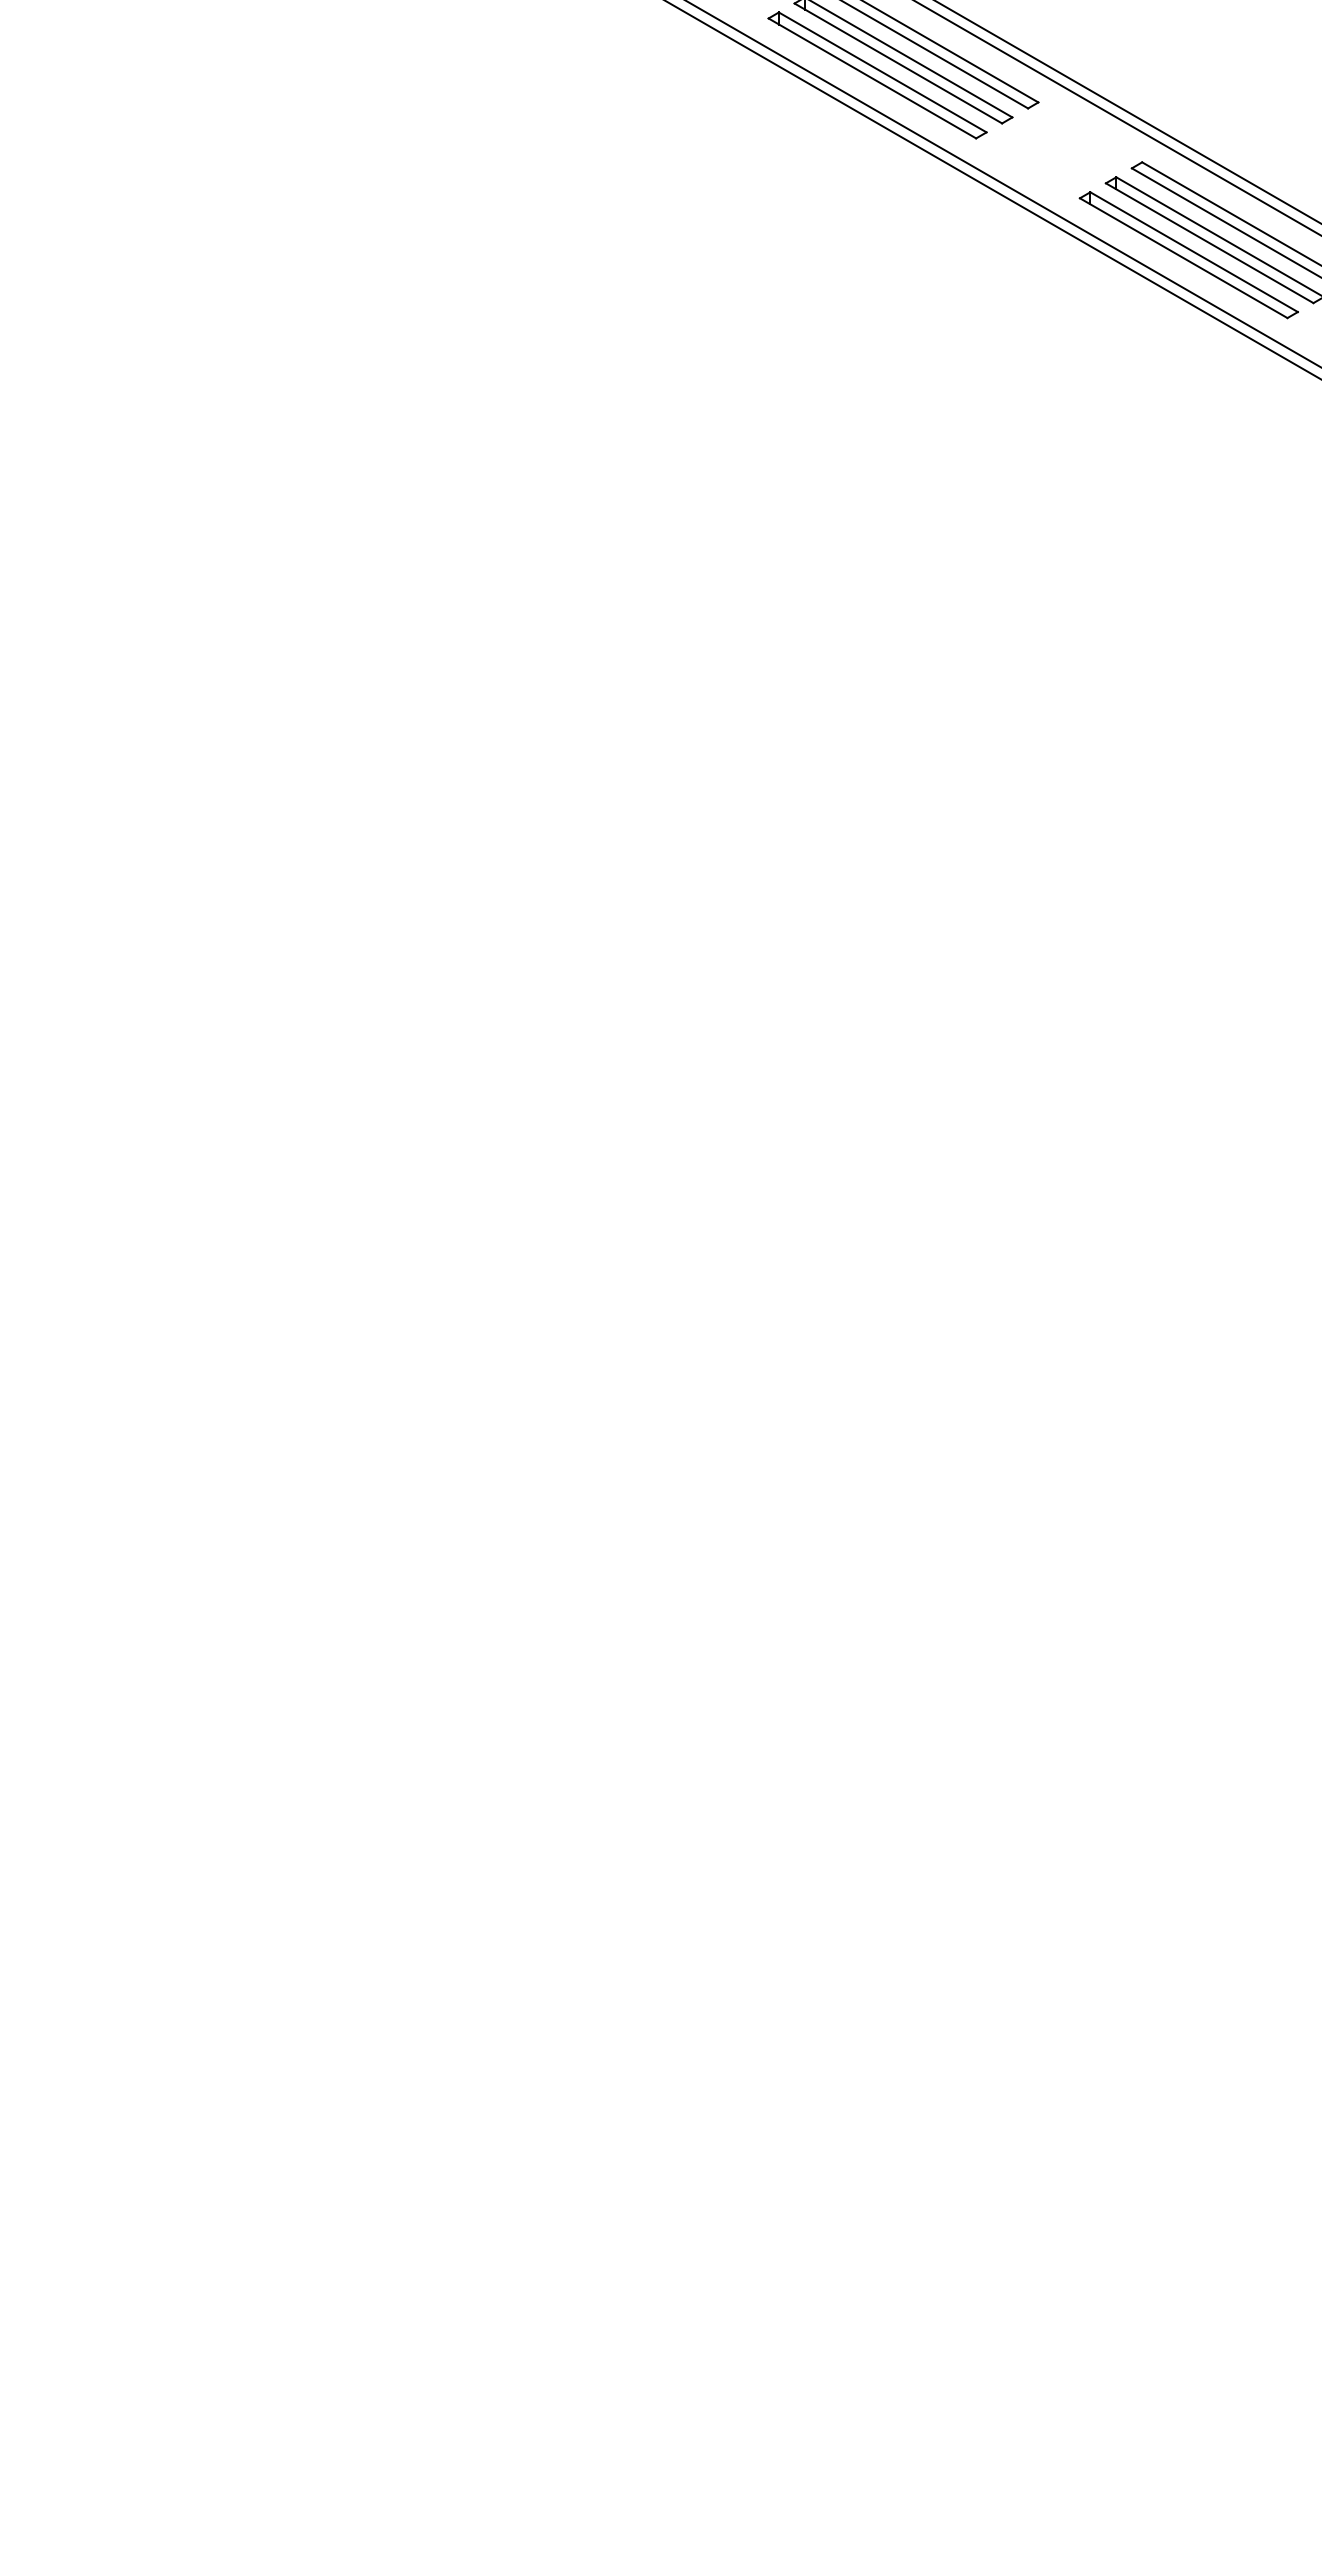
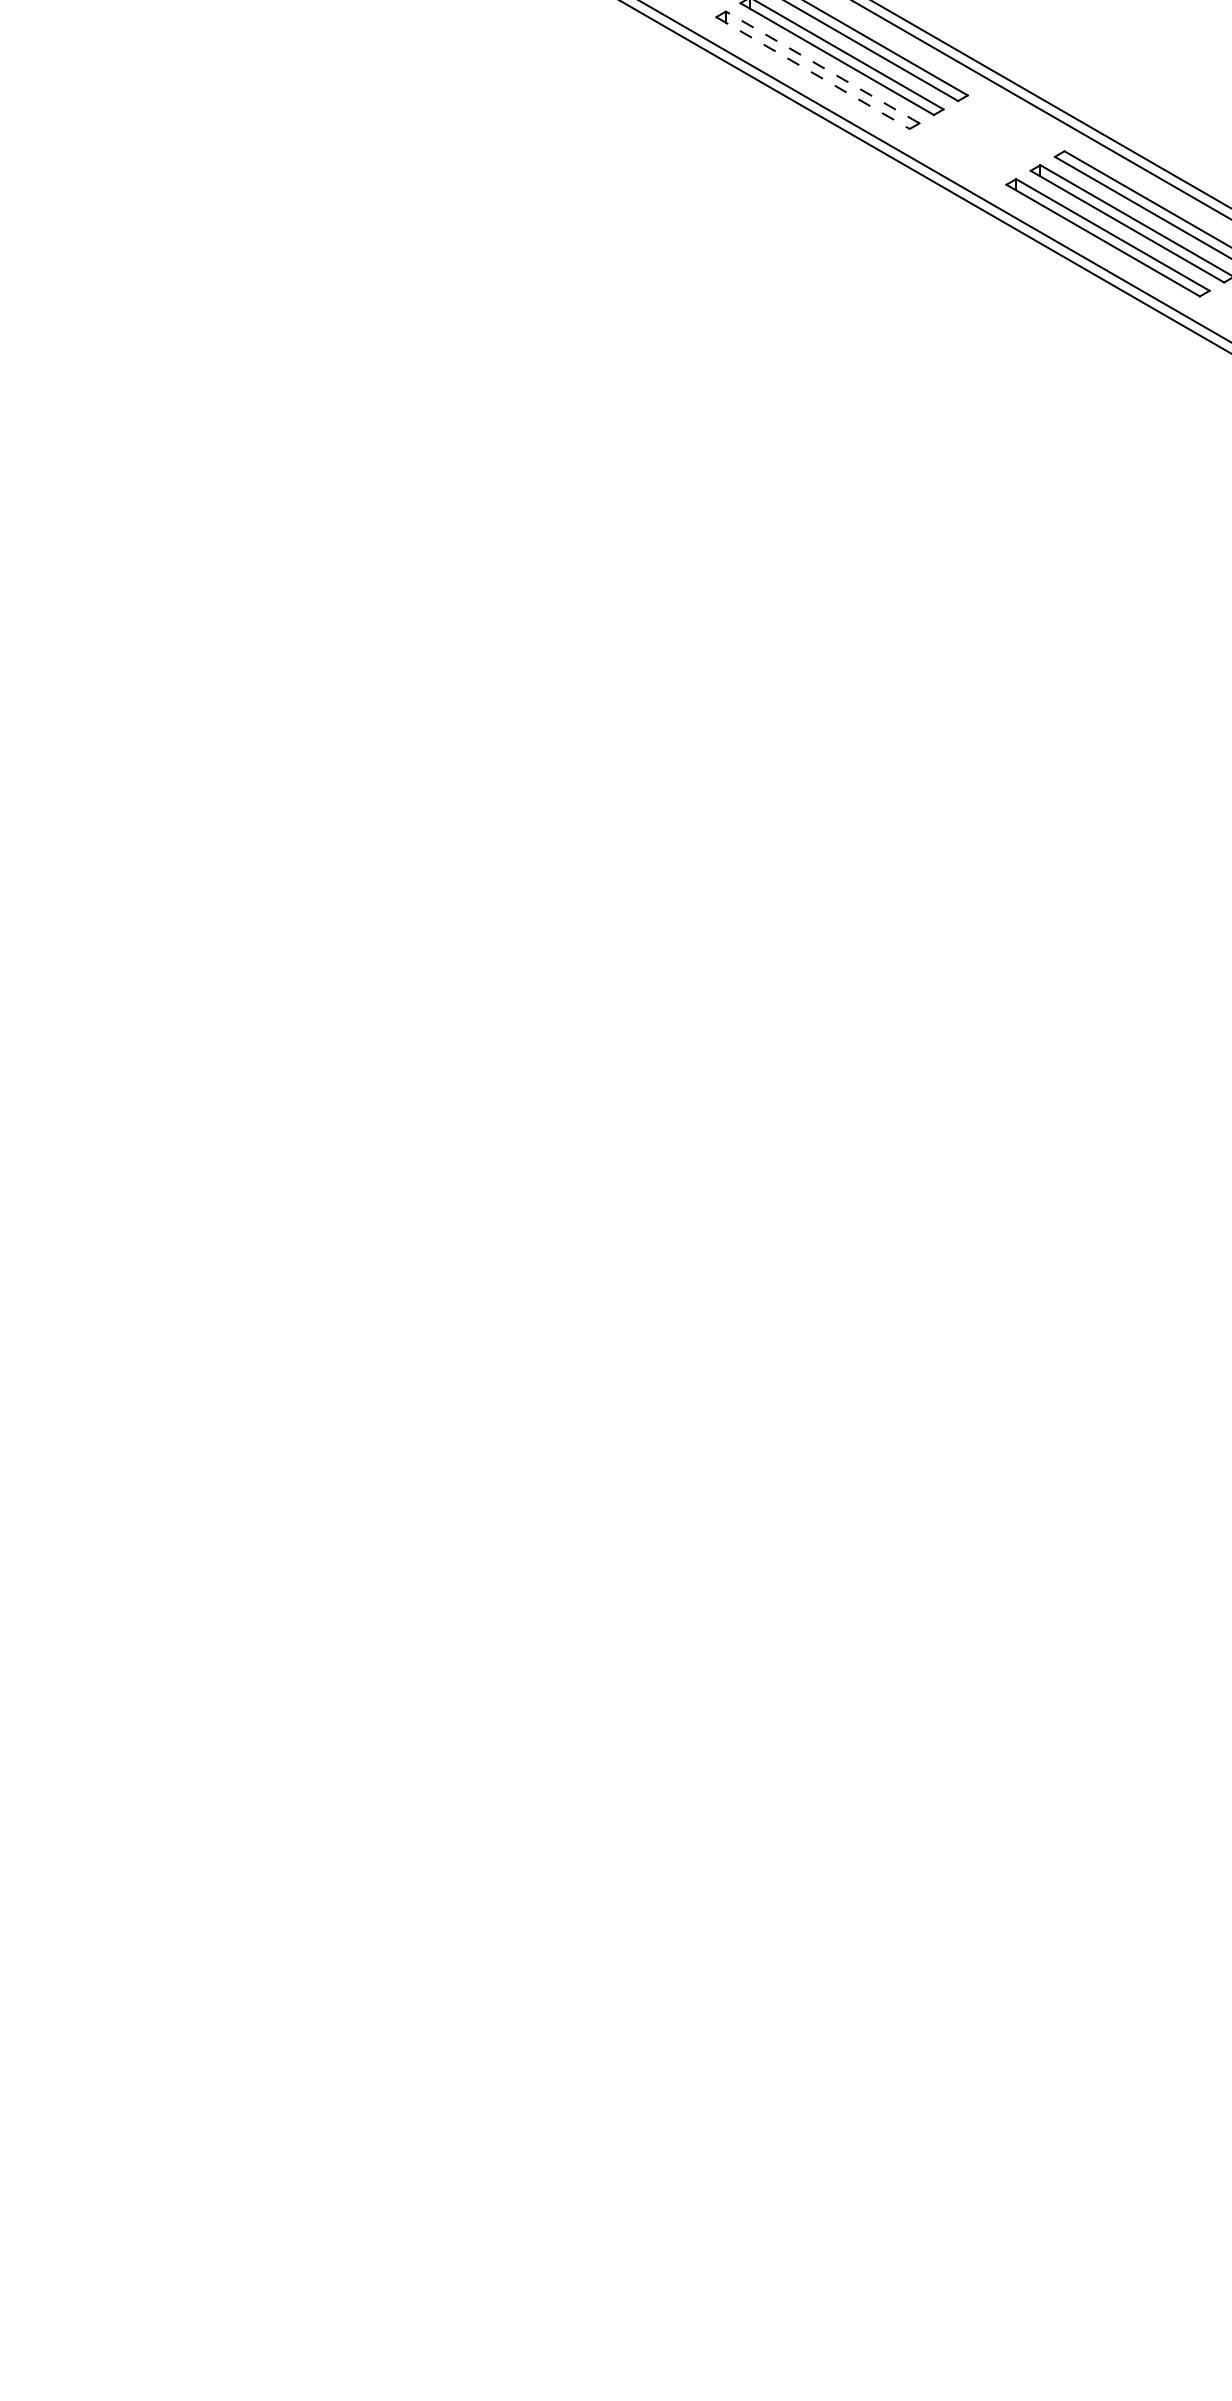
line: (882, 72) -> (822, 67), solid -> dashed
line: (872, 78) -> (813, 73), solid -> dashed

